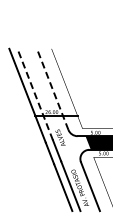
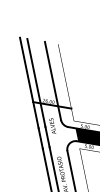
line: (52, 88) -> (52, 80), dashed -> solid
line: (35, 94) -> (36, 82), dashed -> solid

